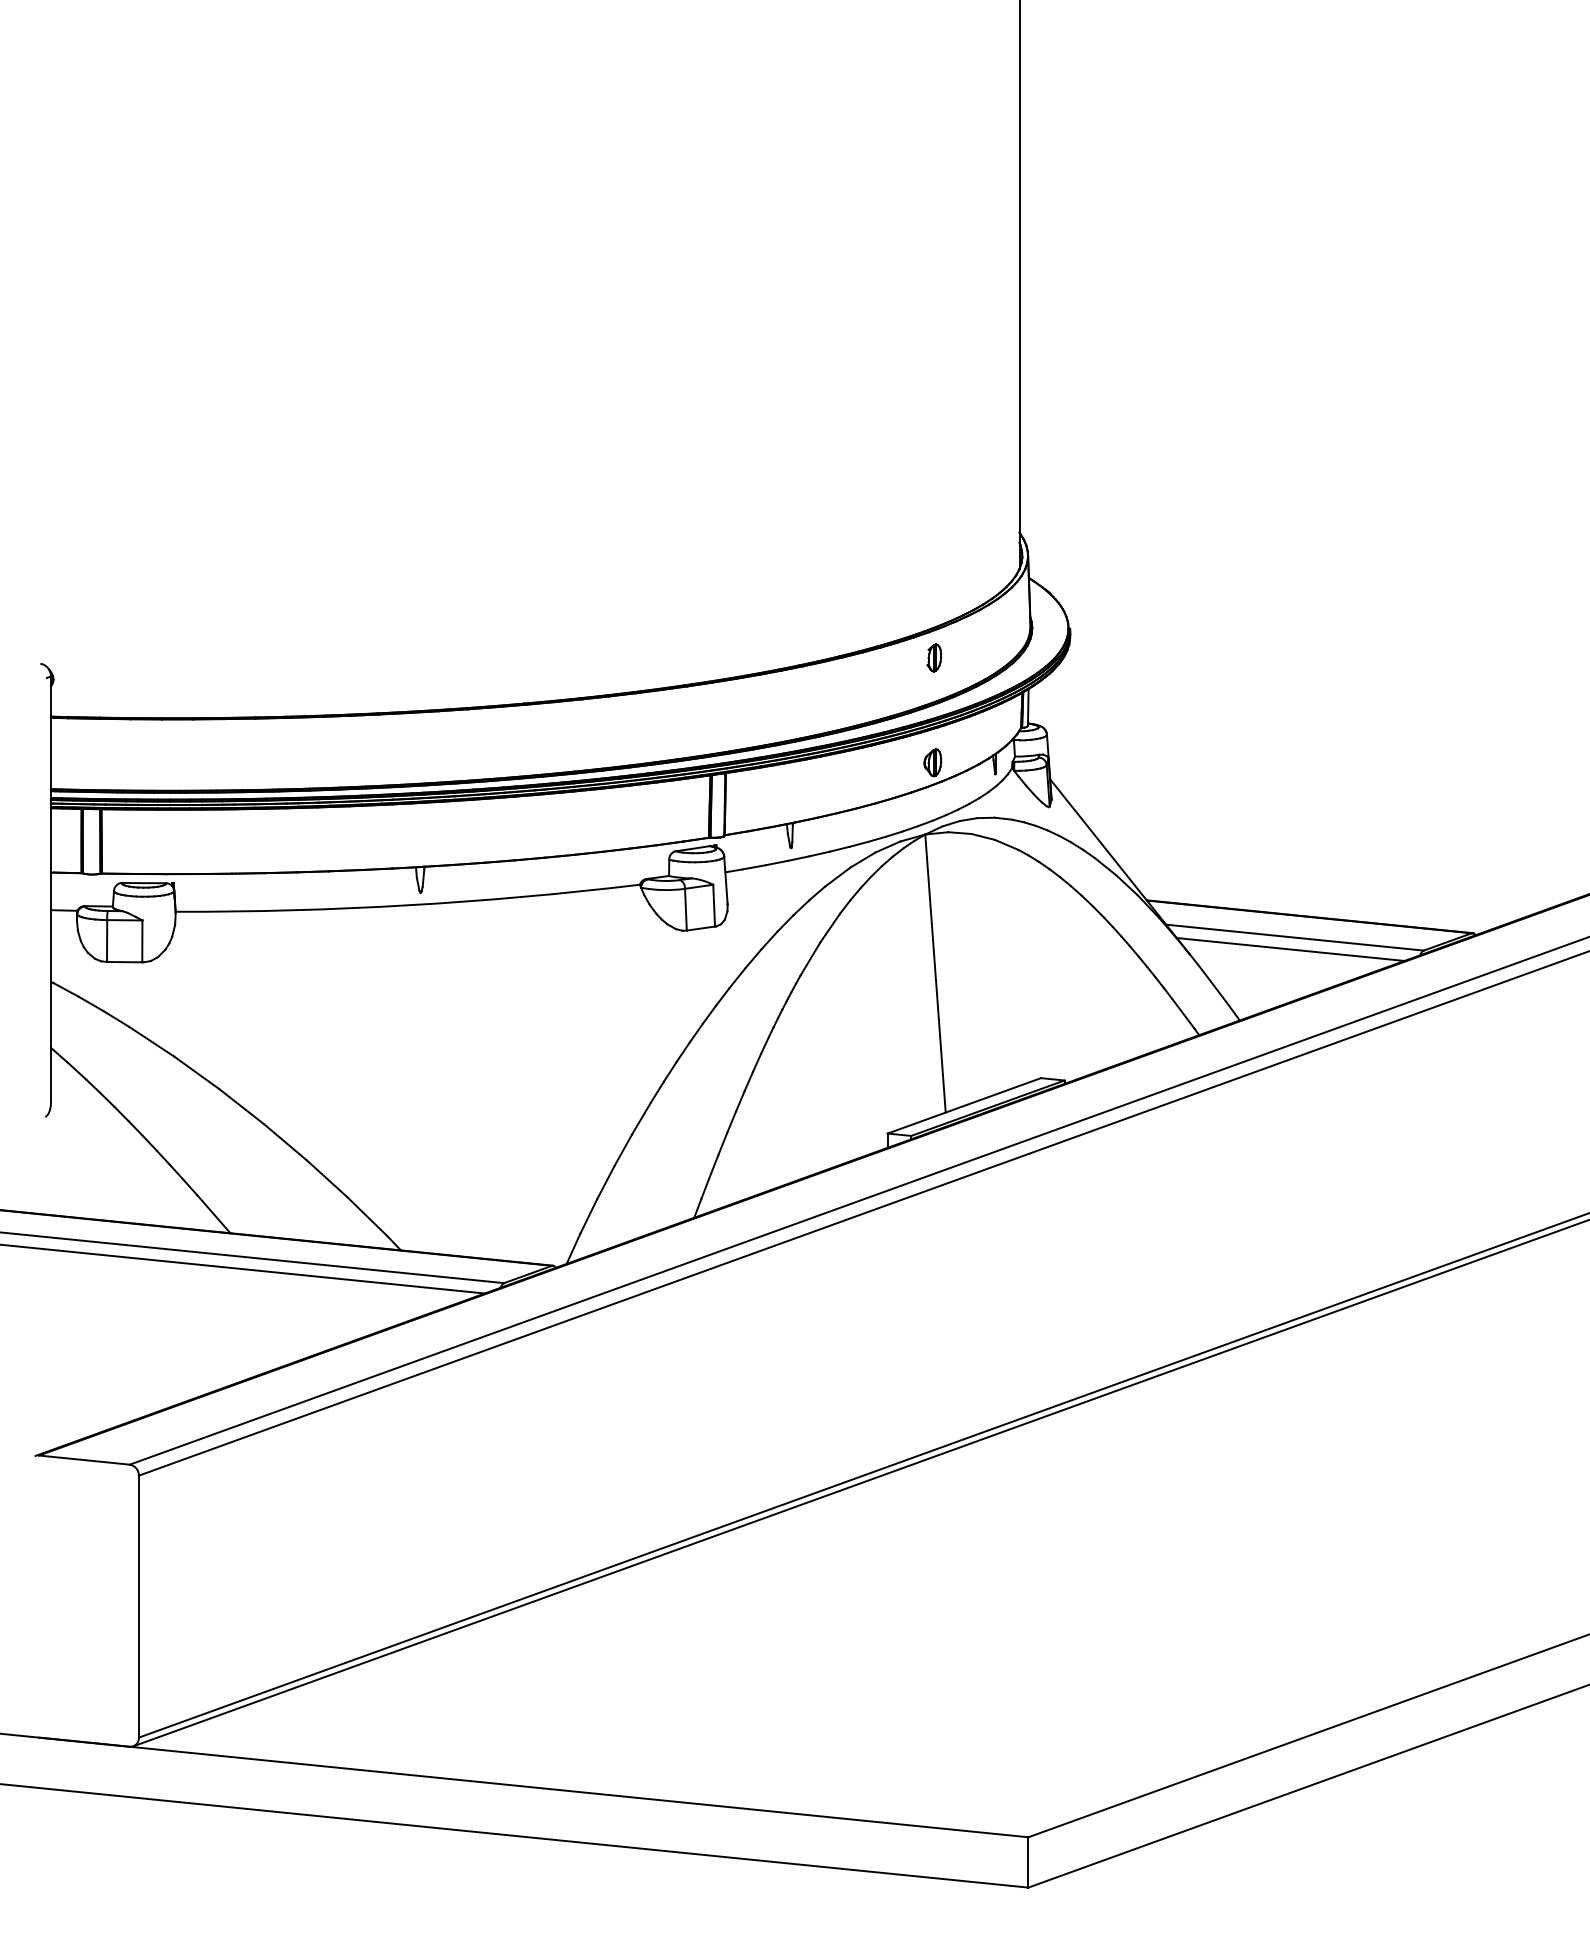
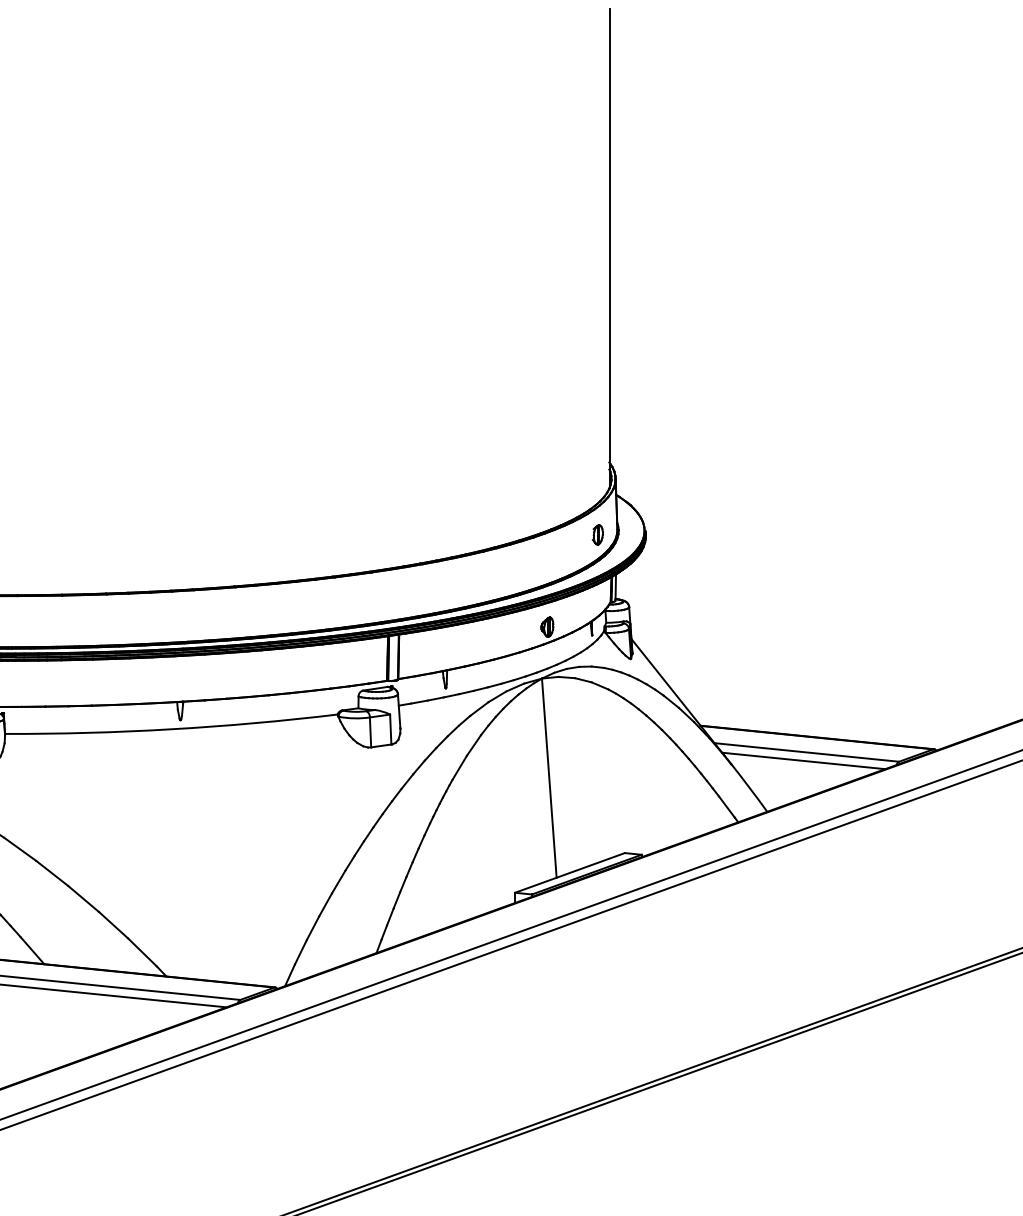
part: (934, 657) -> (598, 534), moved

